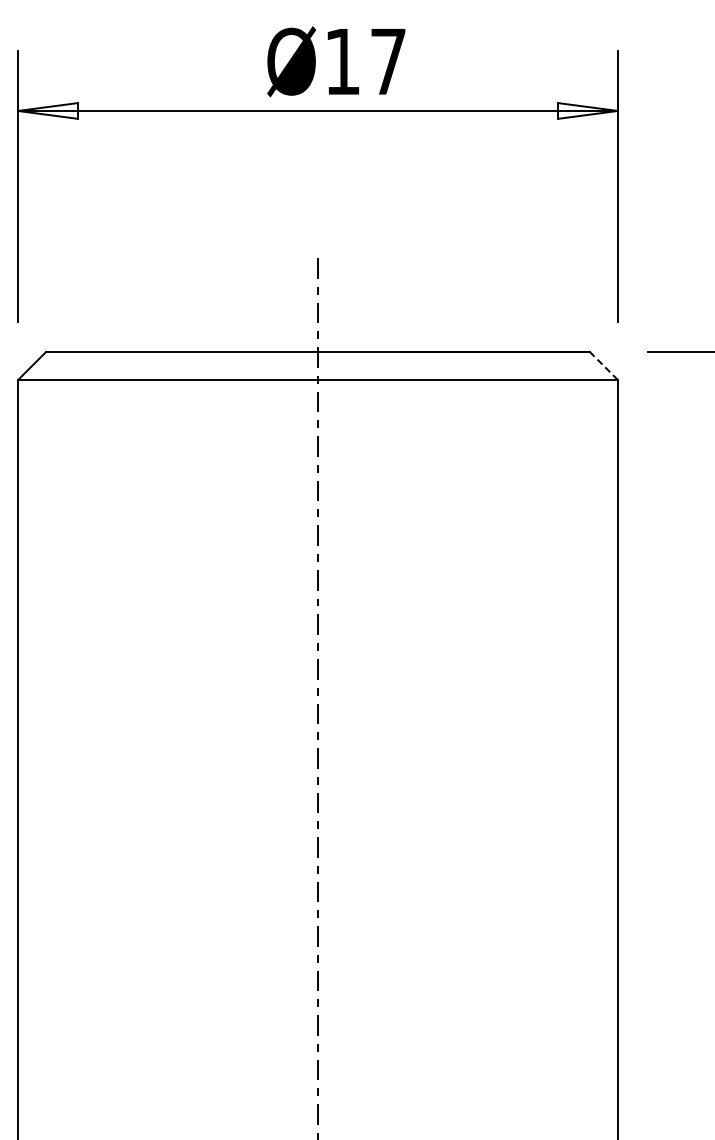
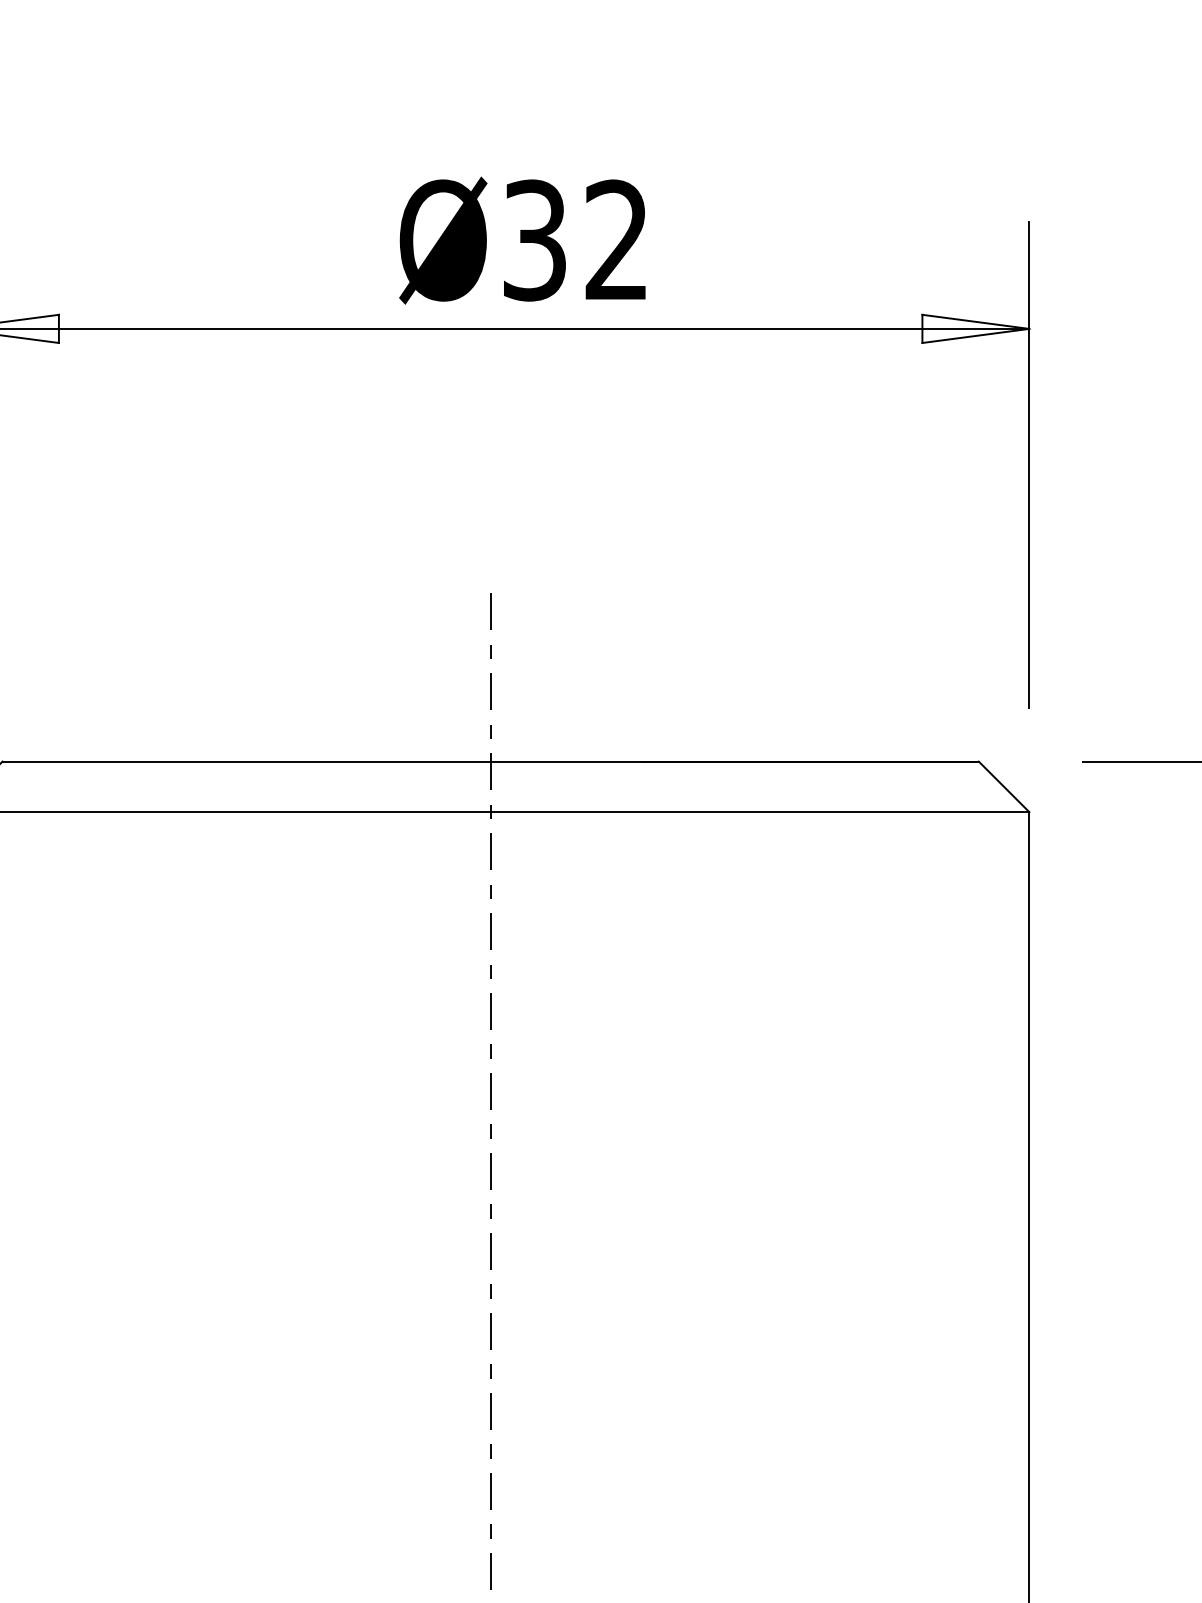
text: (365, 61) -> (575, 240), Ø17 -> Ø32
line: (603, 365) -> (1003, 785), dashed -> solid

